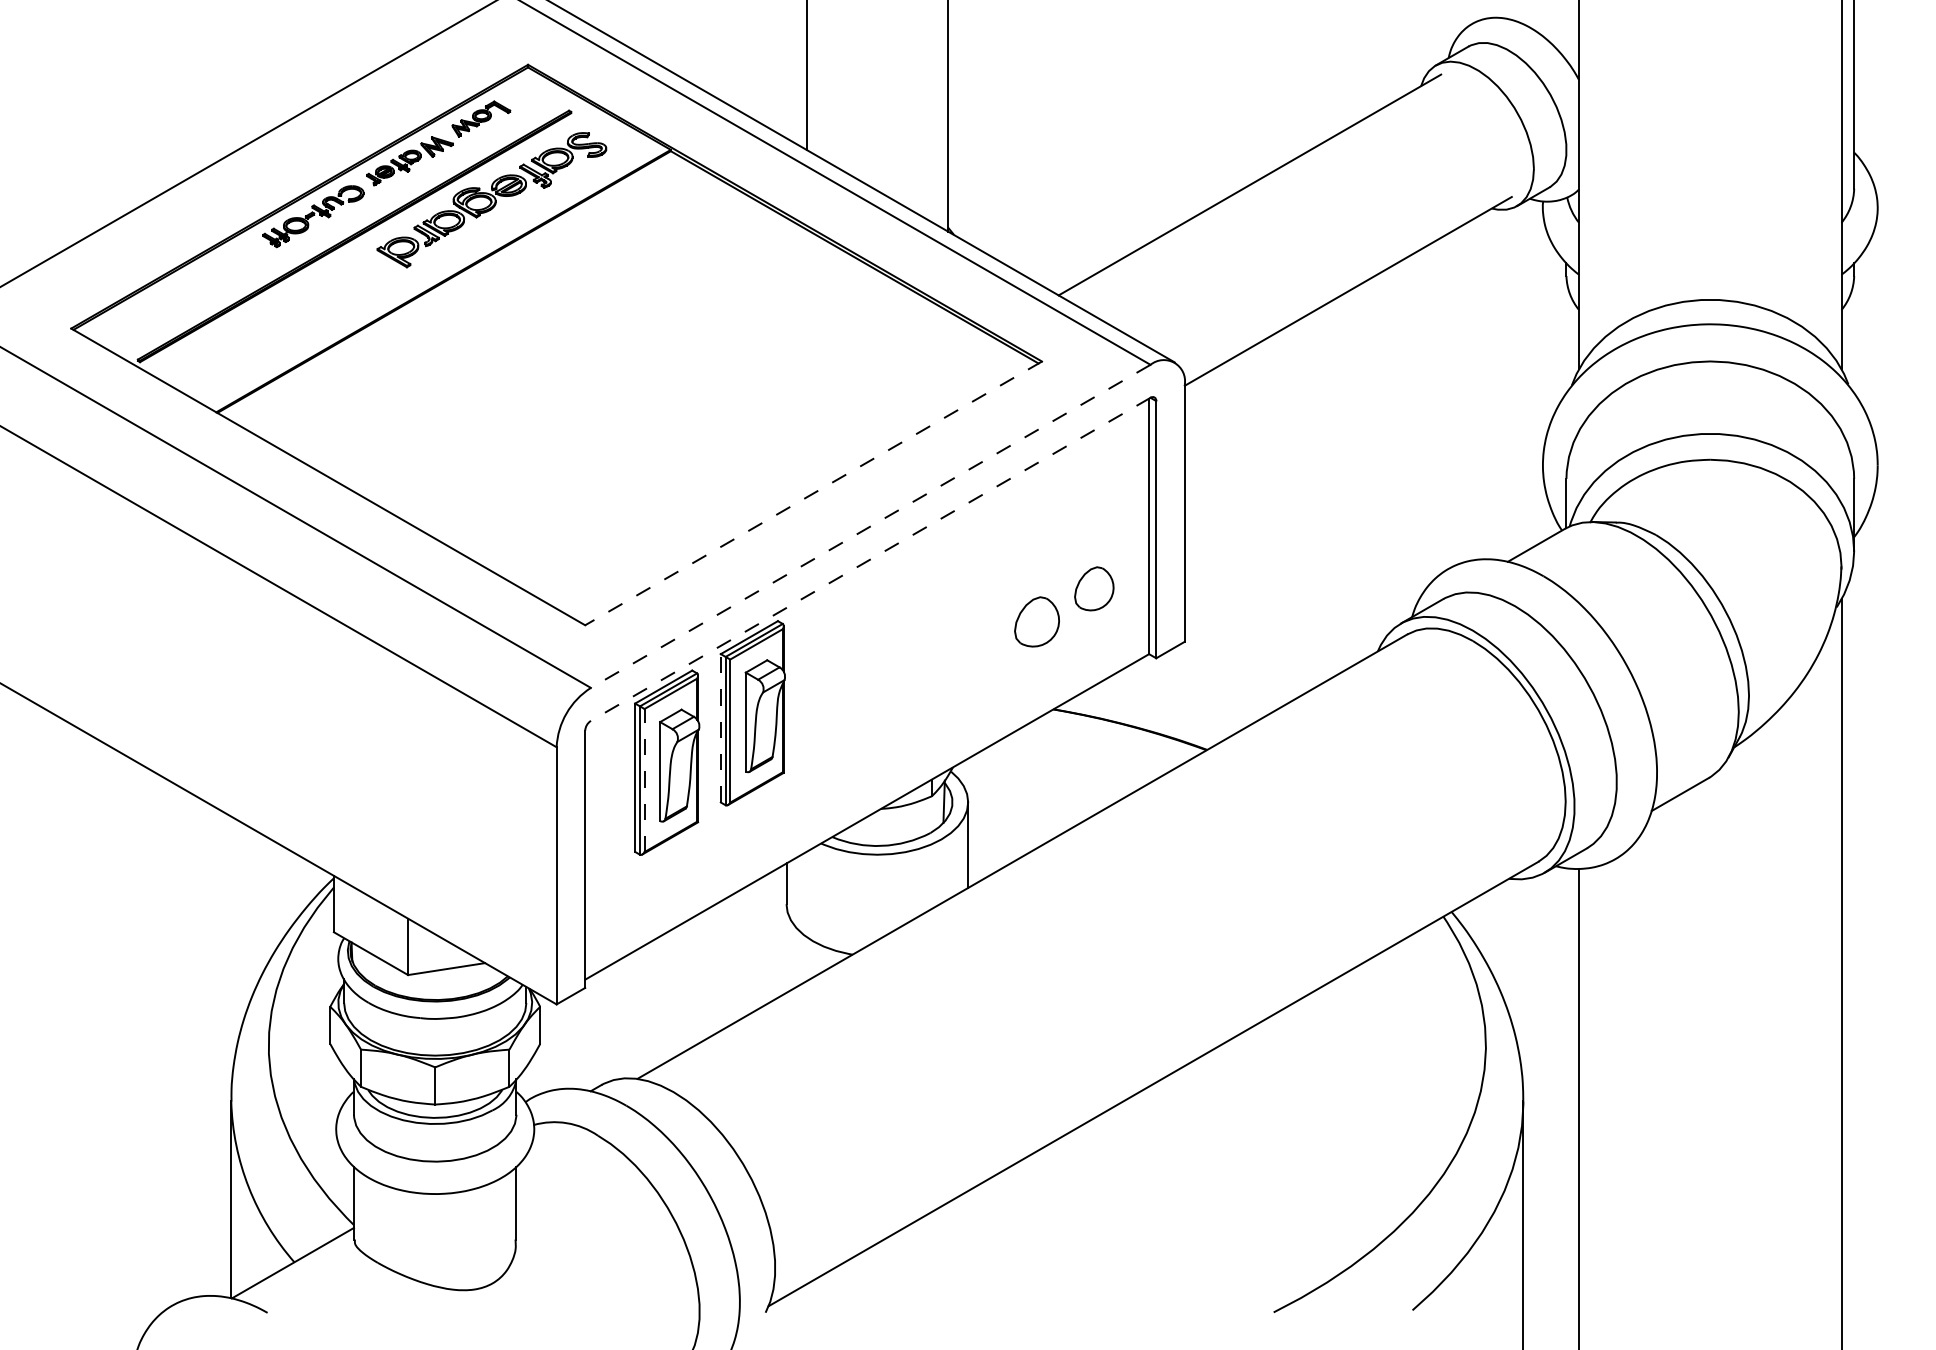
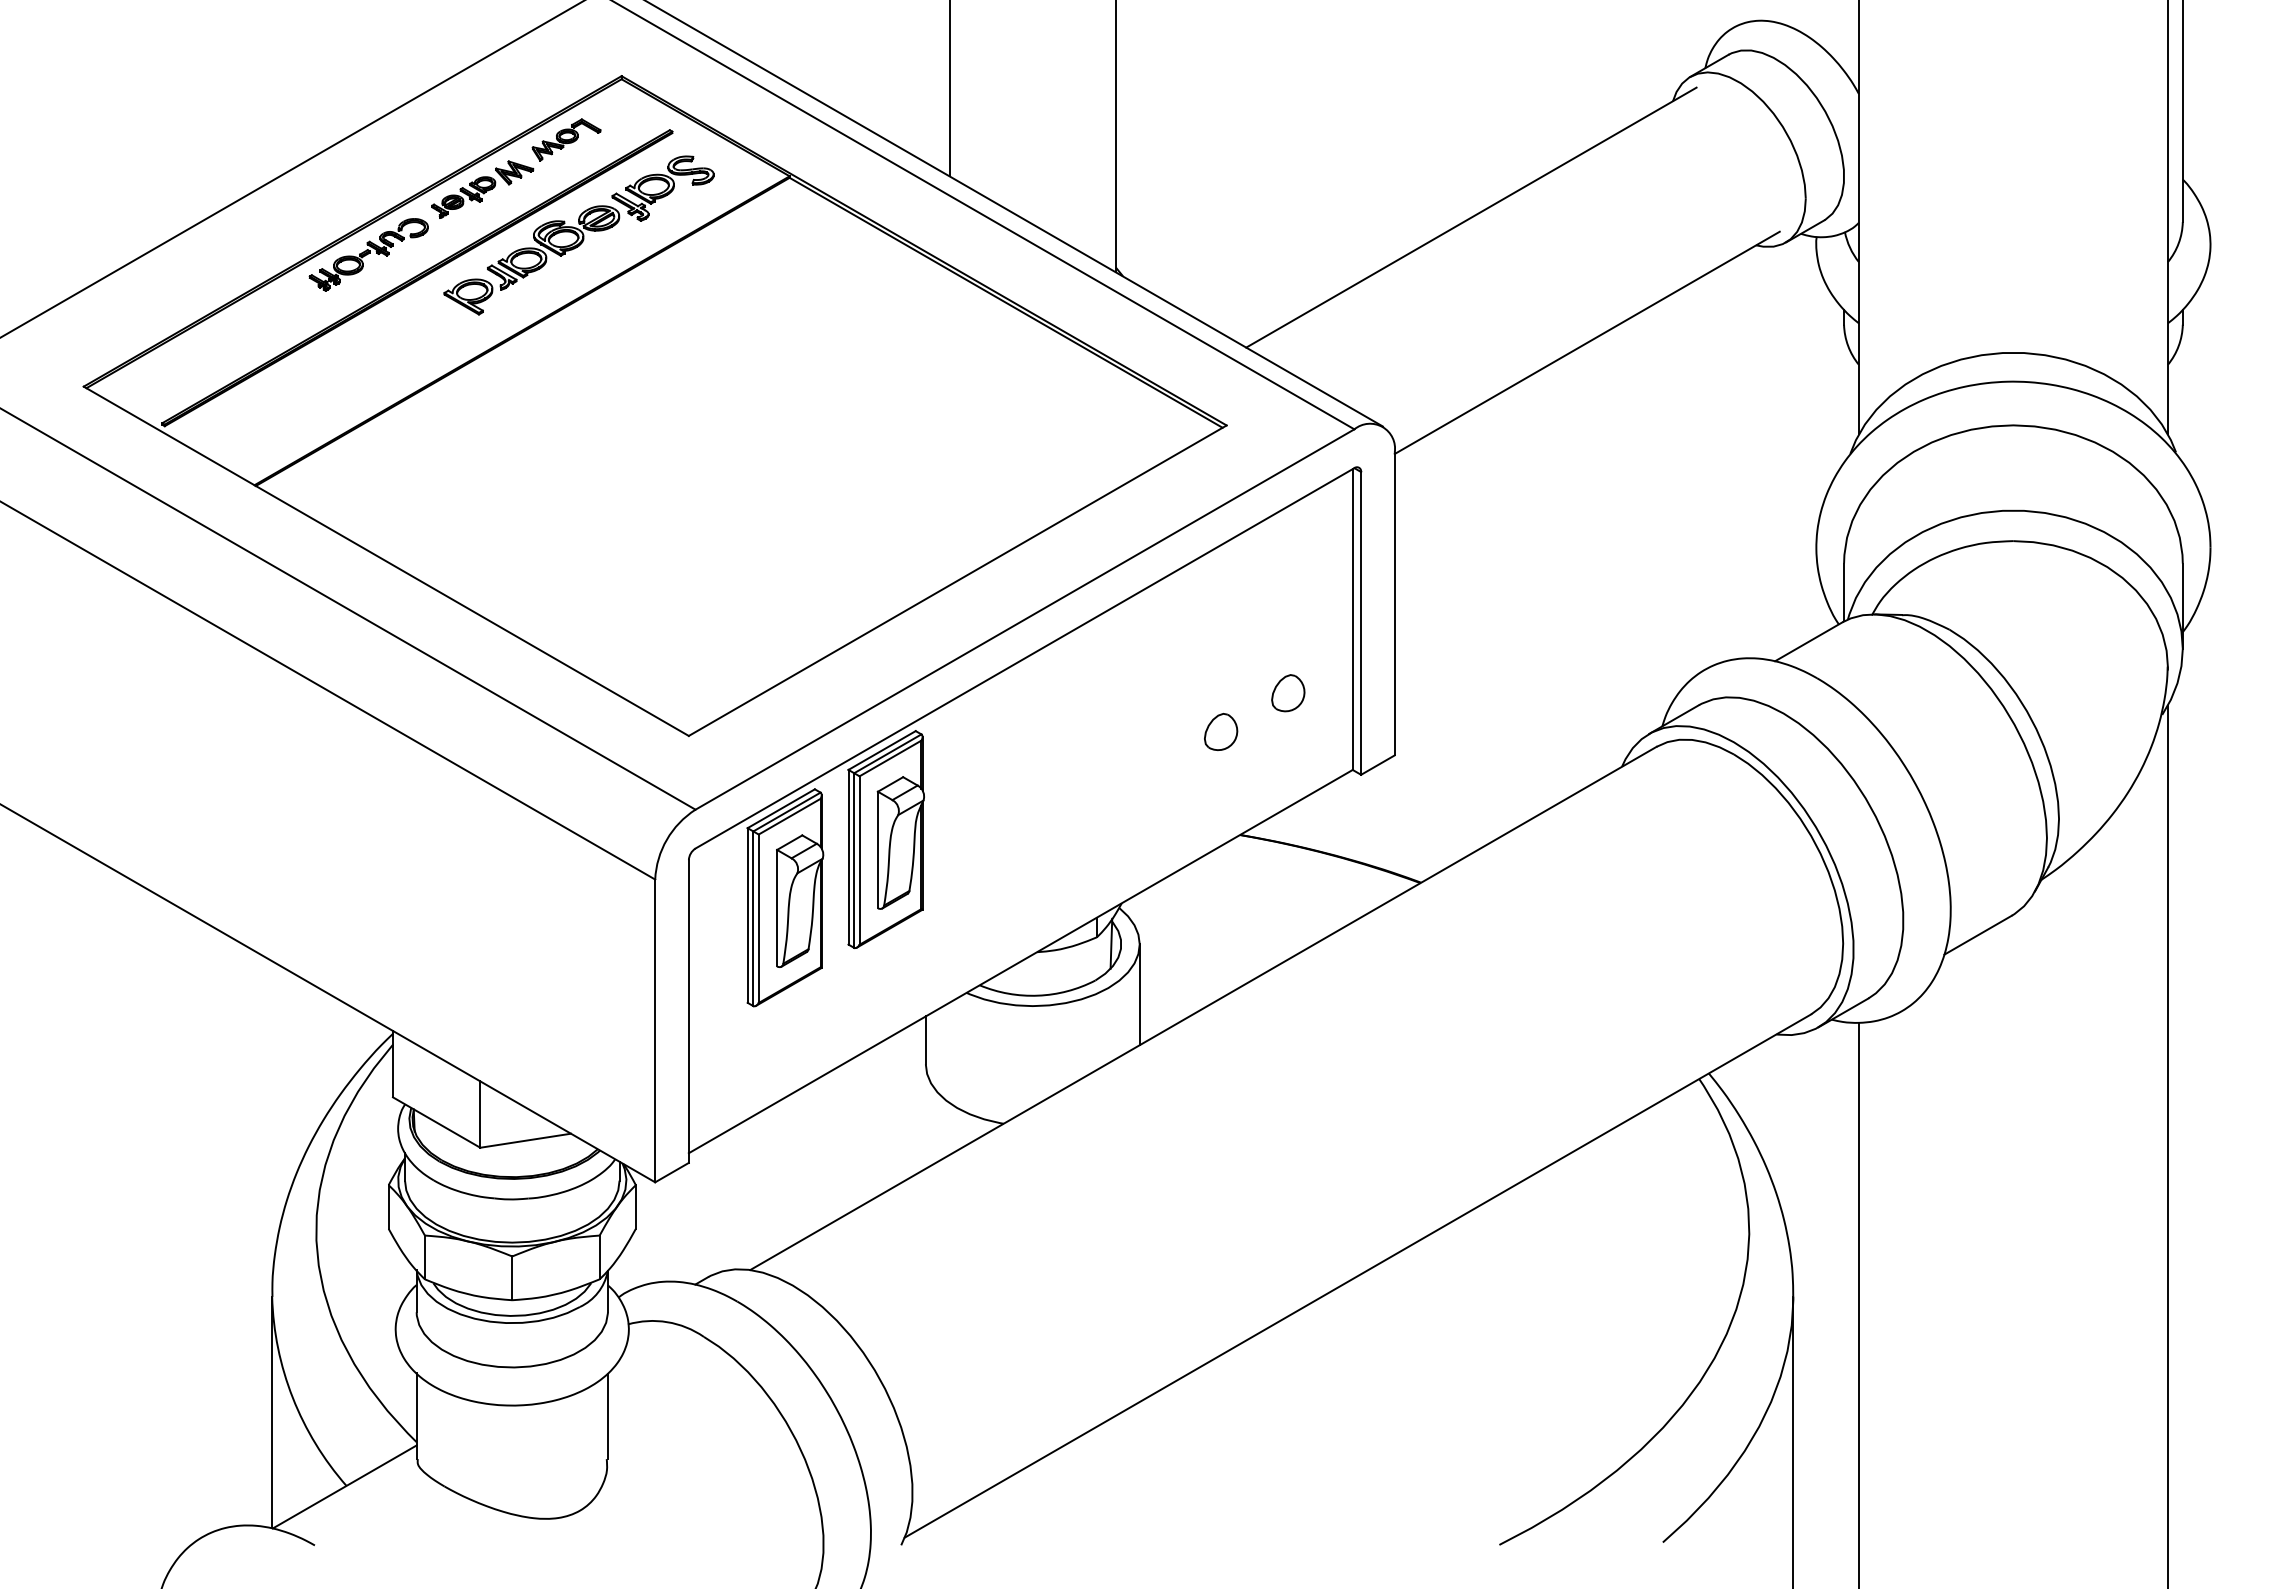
line: (813, 493) -> (957, 580), dashed -> solid
line: (870, 526) -> (1024, 619), dashed -> solid
line: (870, 559) -> (1024, 658), dashed -> solid
part: (1094, 589) -> (1288, 693), size x0.71
part: (1037, 621) -> (1221, 731), size x0.62
line: (720, 727) -> (848, 856), dashed -> solid
line: (644, 780) -> (758, 918), dashed -> solid

